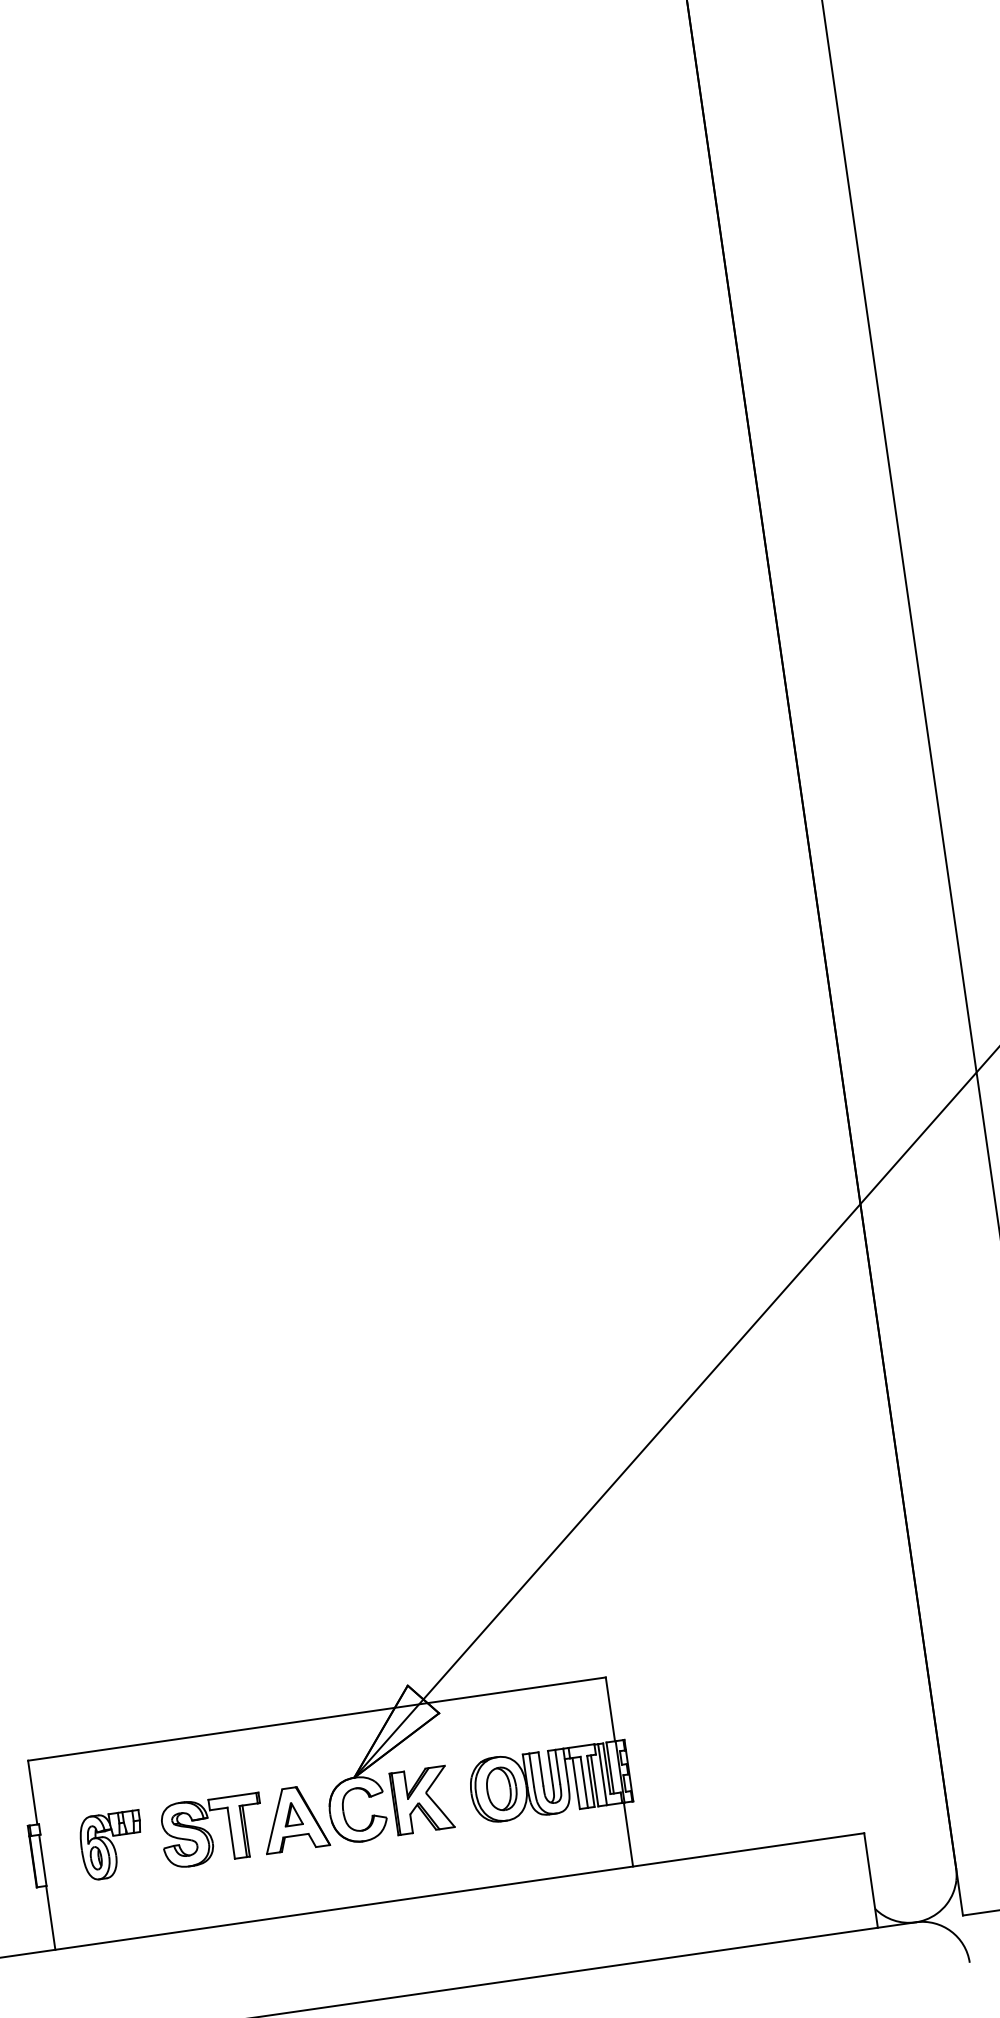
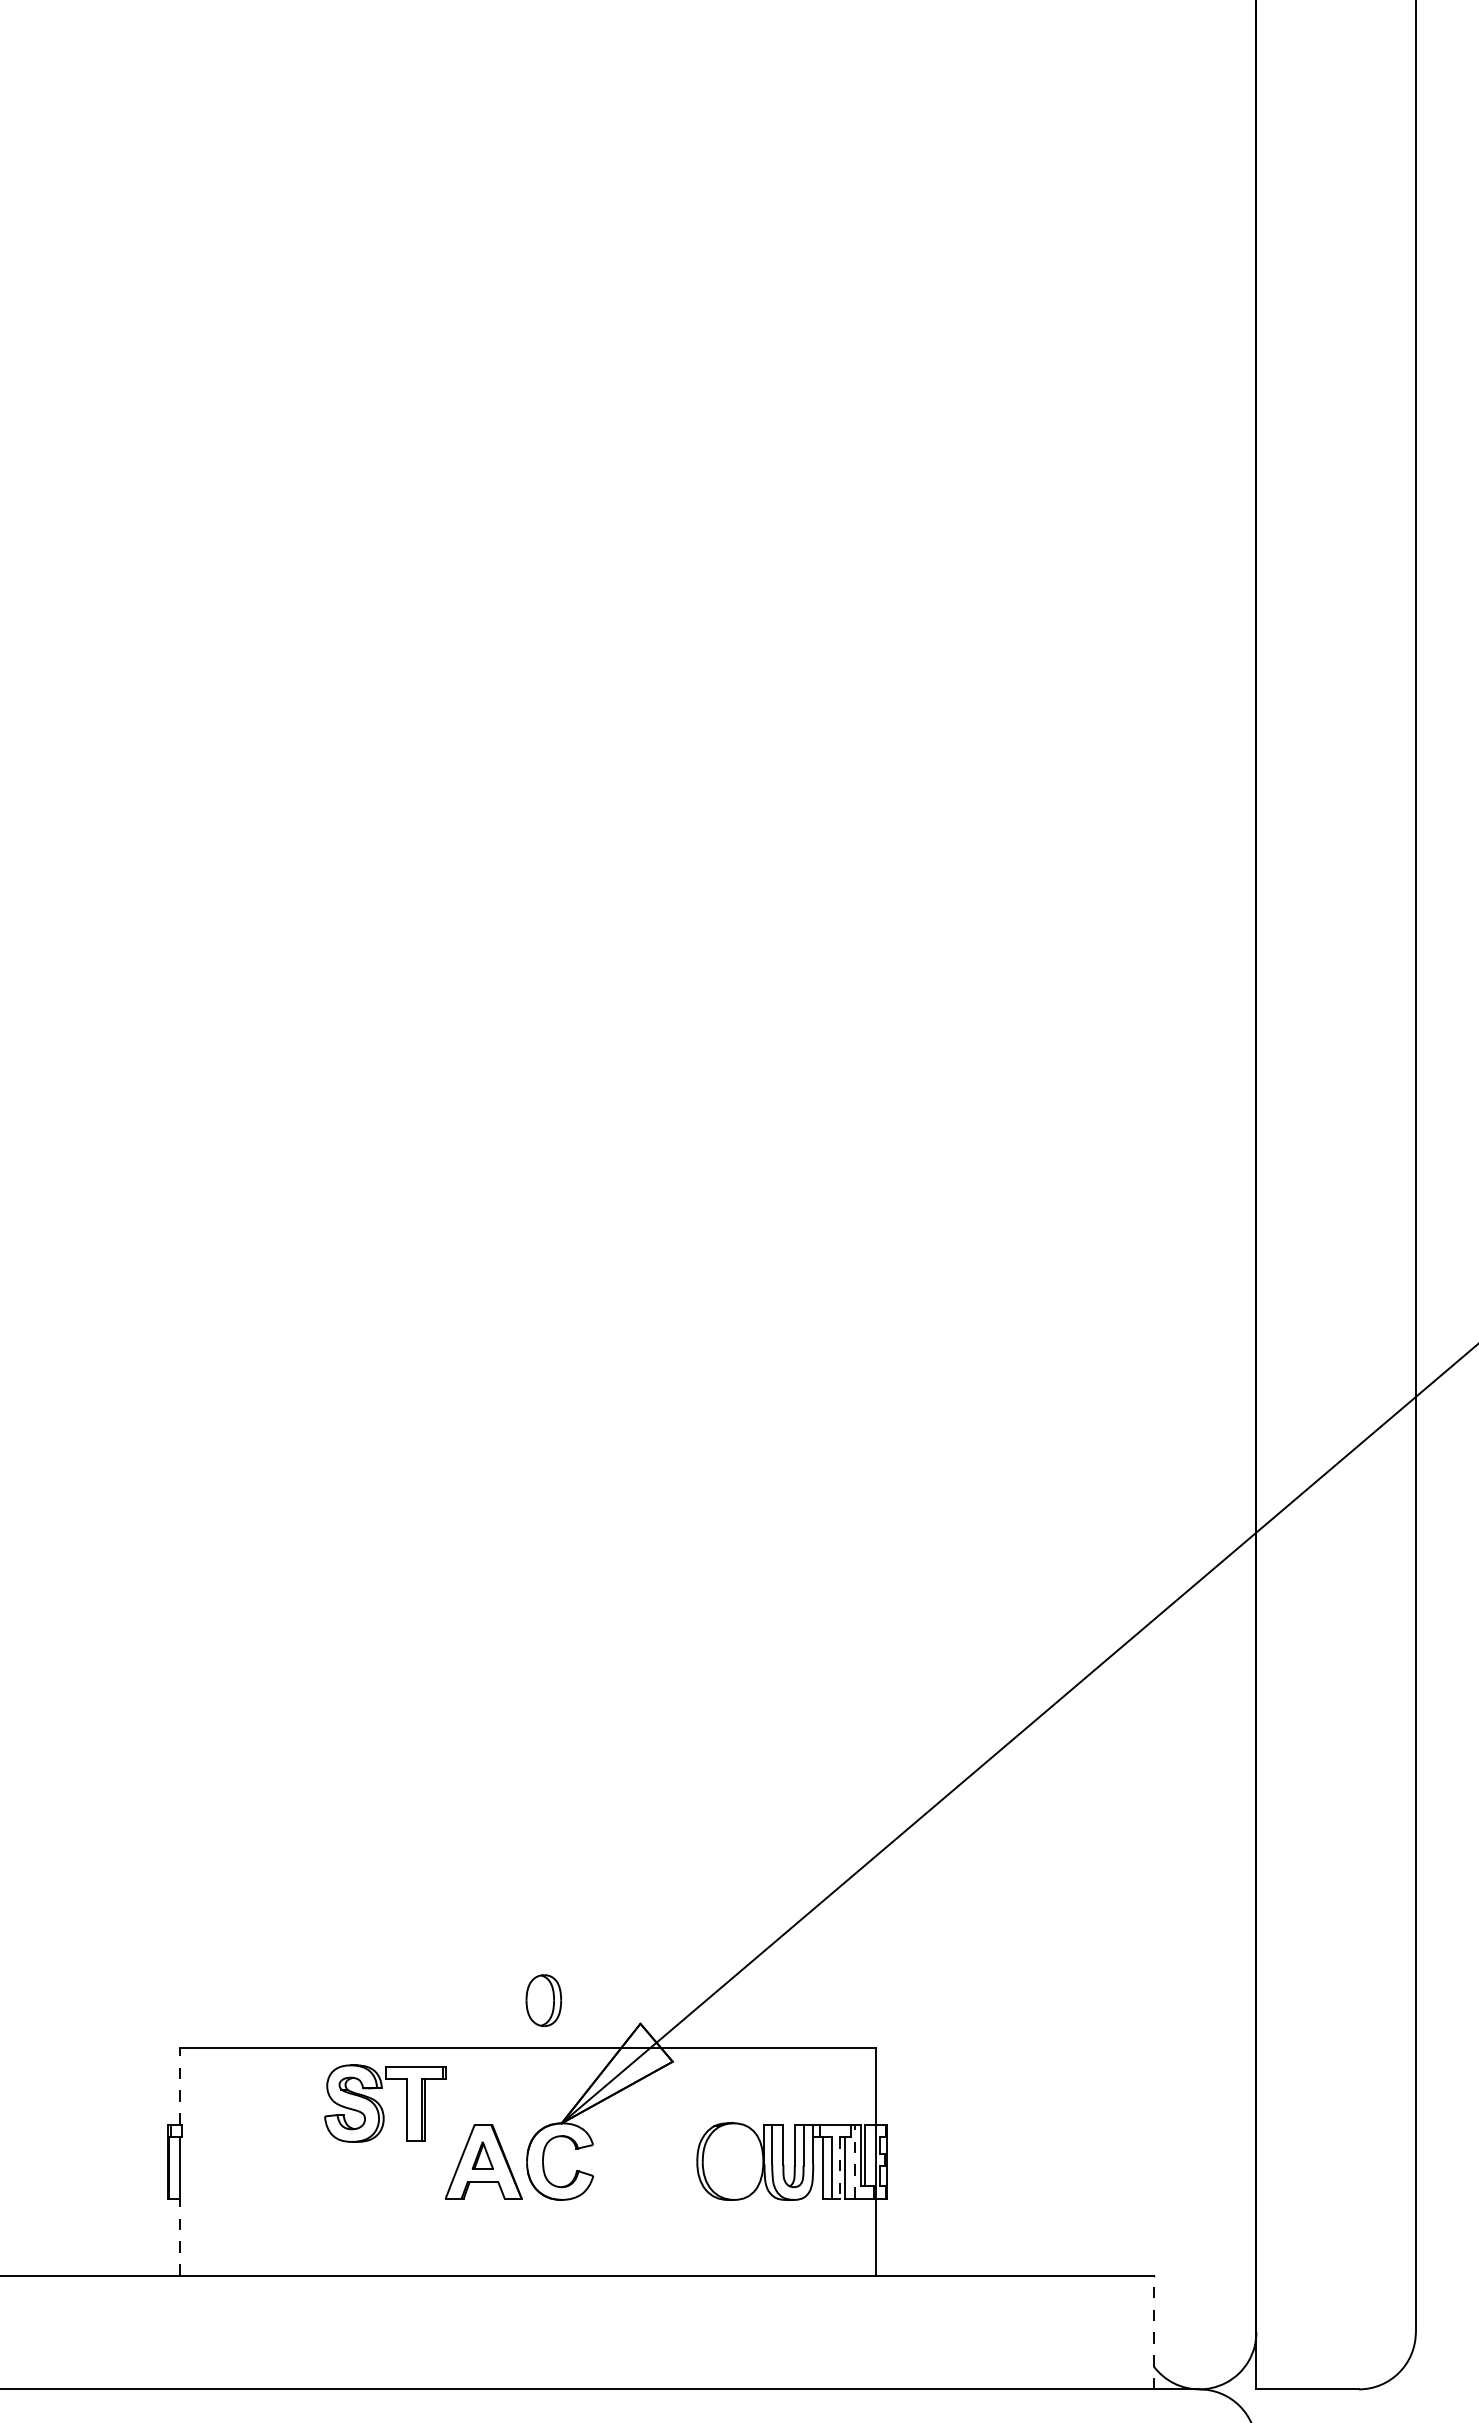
line: (602, 1774) -> (855, 2161), solid -> dashed
line: (591, 1781) -> (840, 2167), solid -> dashed
part: (501, 1788) -> (543, 2000), moved
line: (32, 1792) -> (179, 2085), solid -> dashed
part: (421, 1800) -> (637, 2161), removed
part: (212, 1830) -> (385, 2103), moved
part: (112, 1844) -> (264, 2161), removed
line: (870, 1880) -> (1153, 2332), solid -> dashed
line: (50, 1917) -> (179, 2236), solid -> dashed

